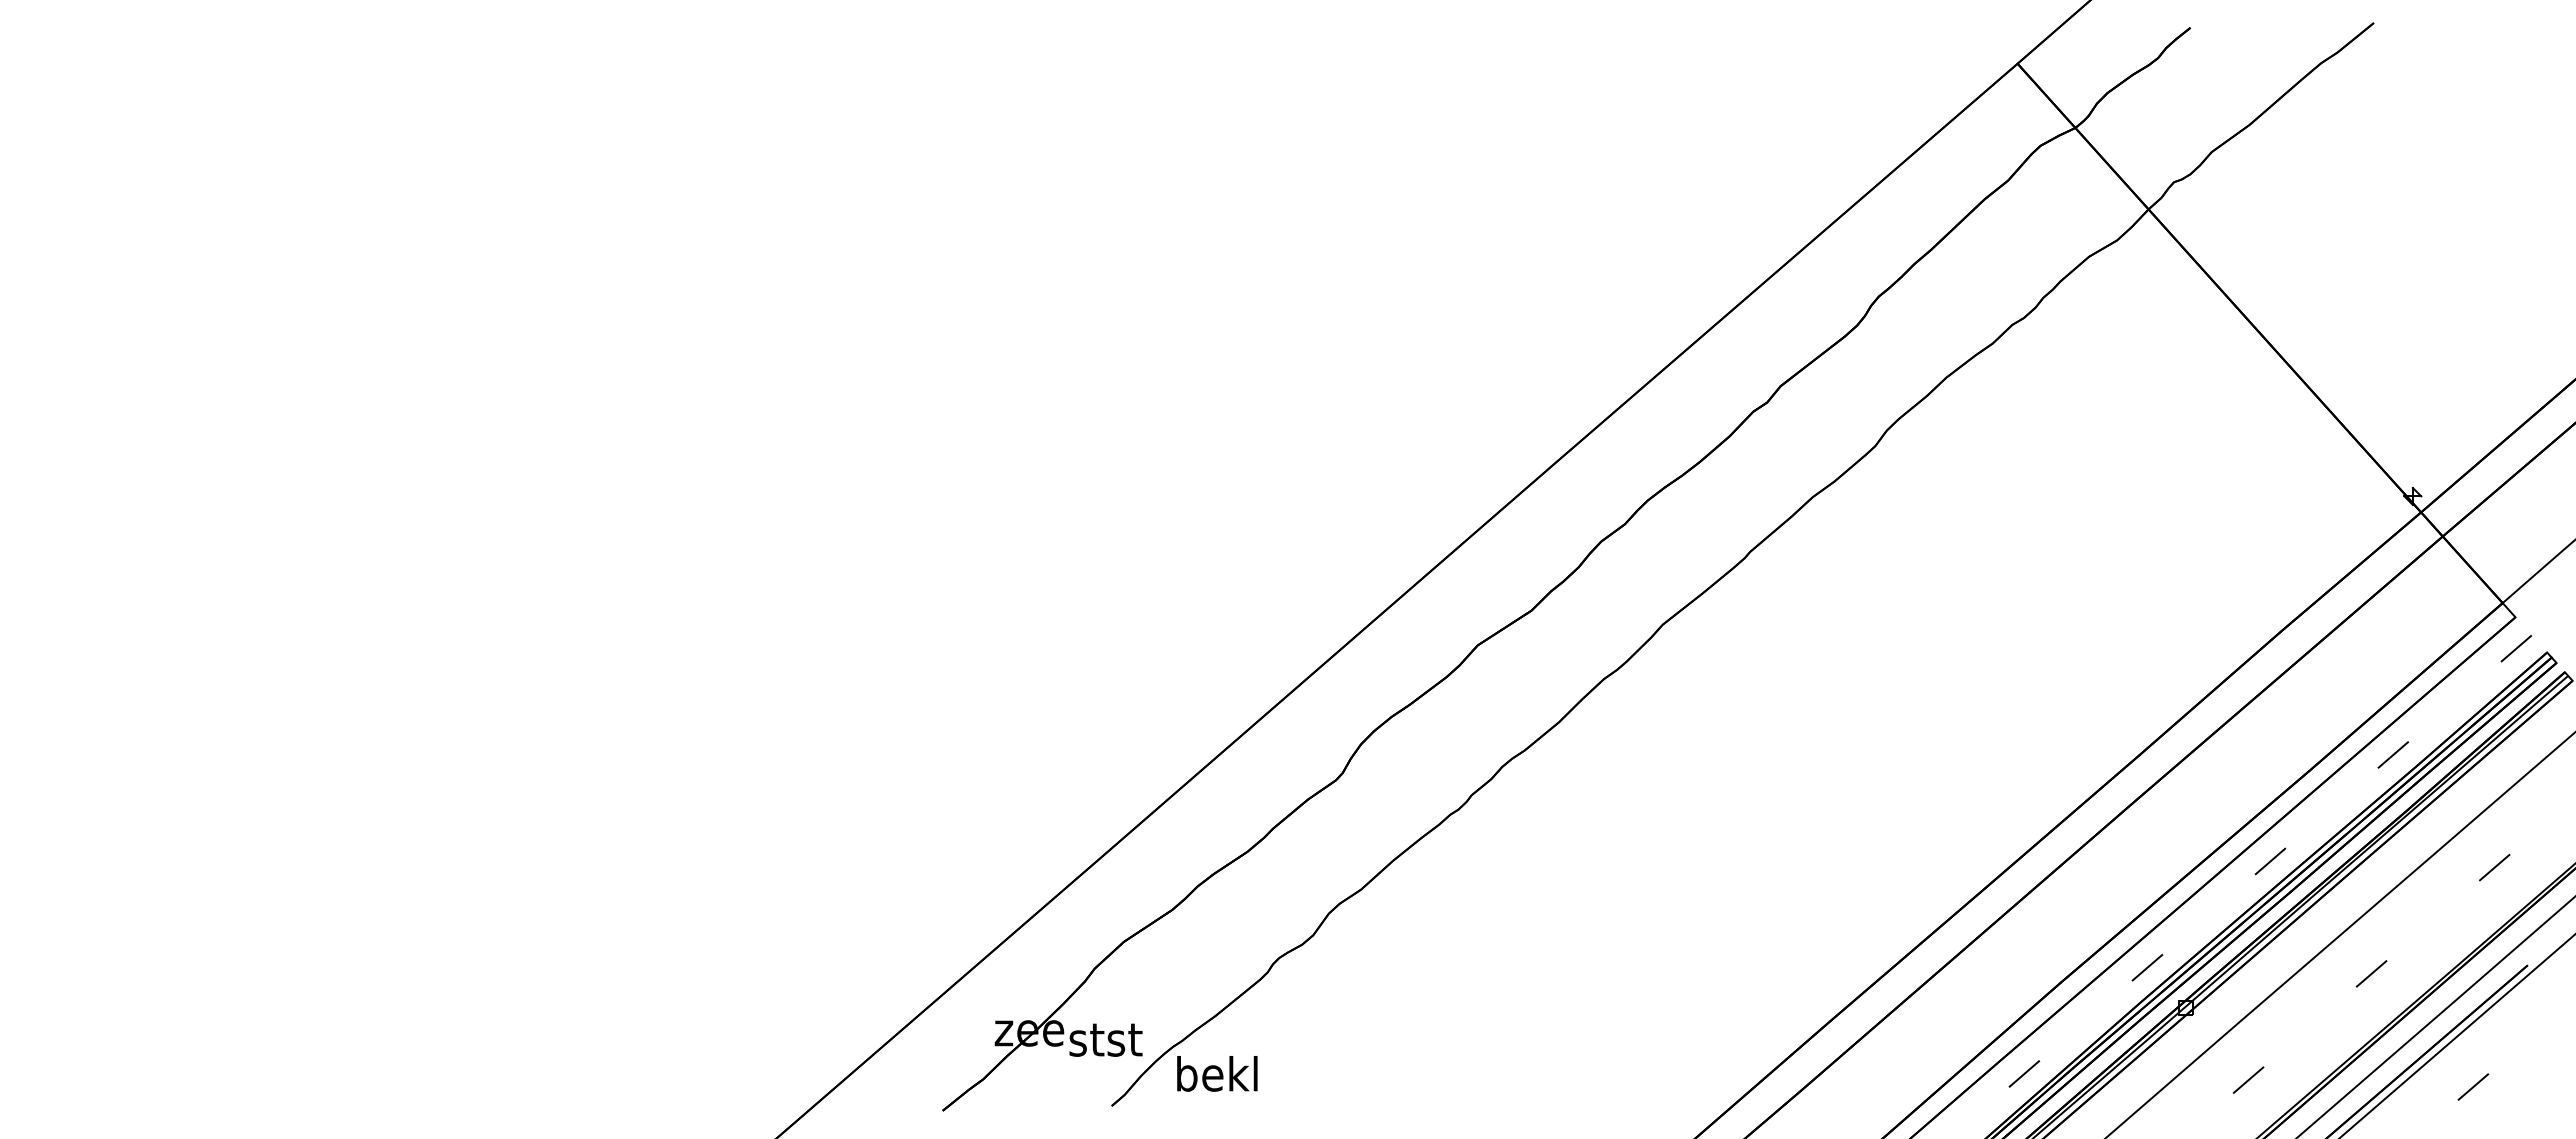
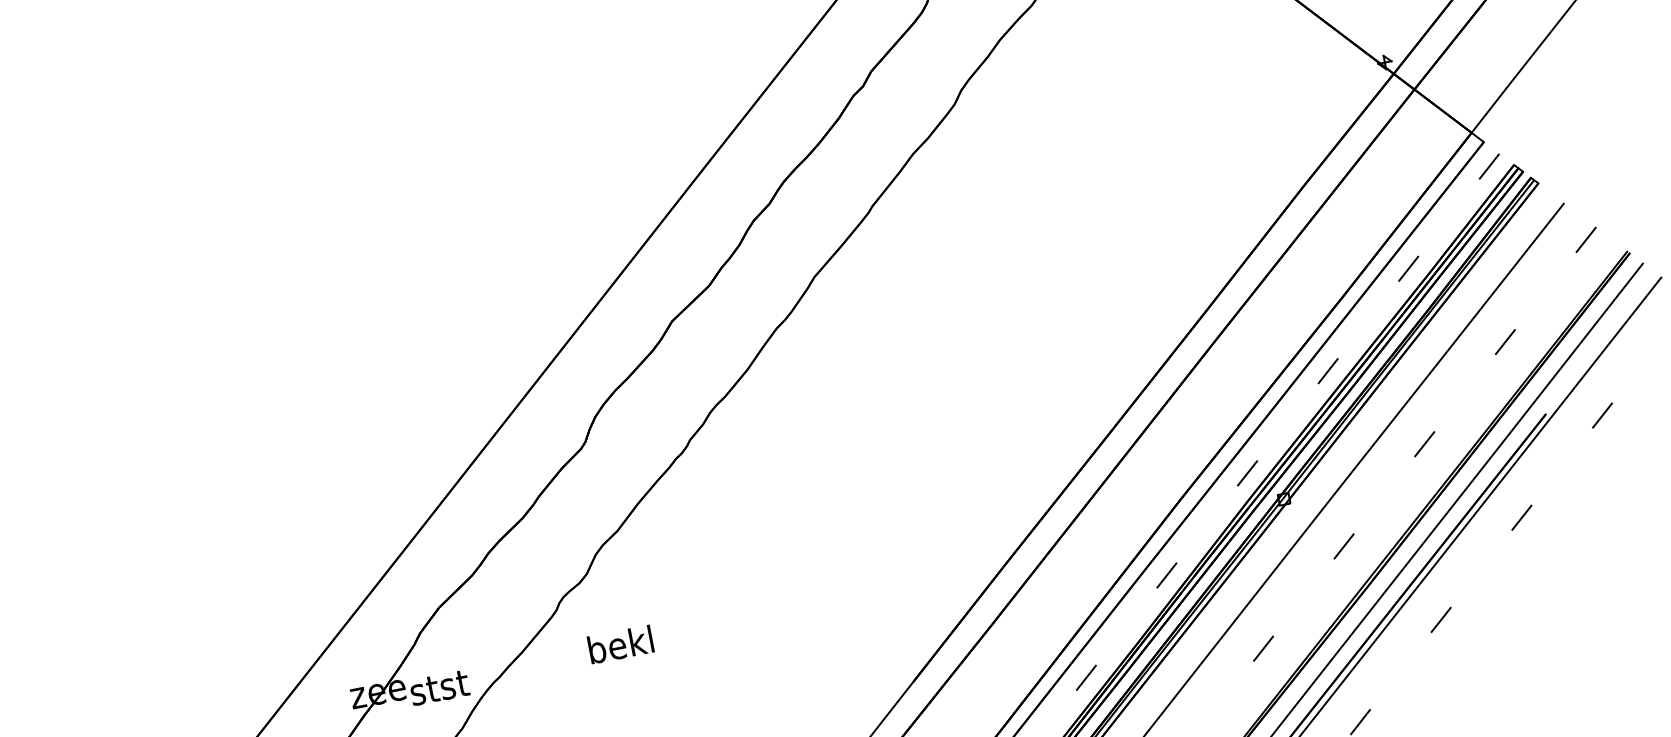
text: (1217, 1073) -> (620, 644), moved

